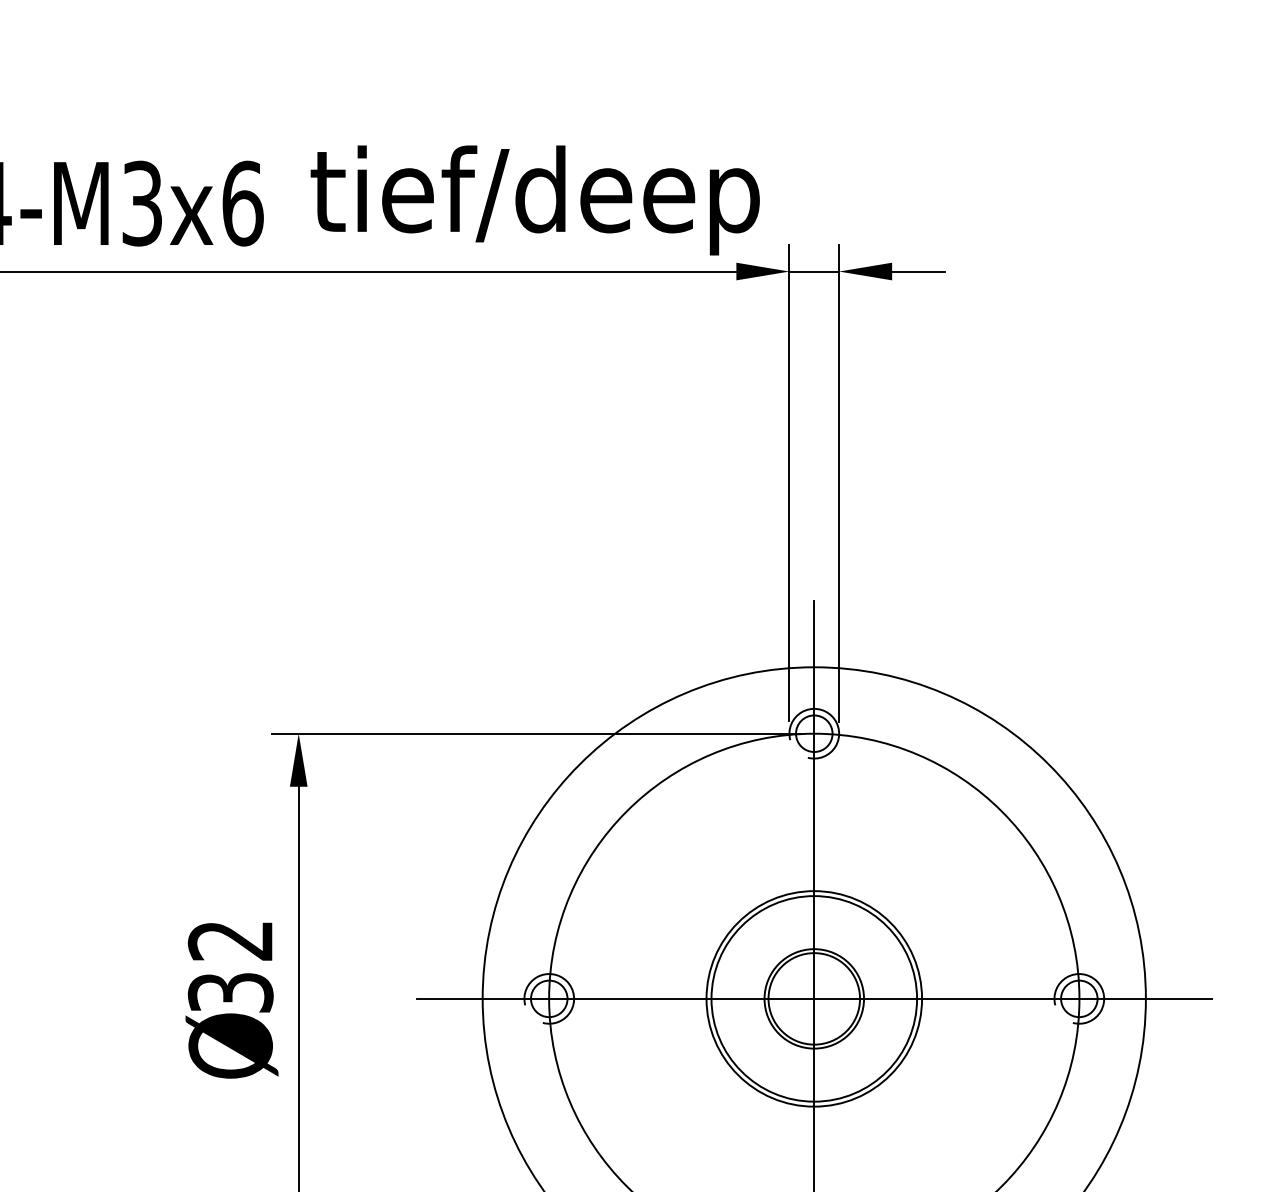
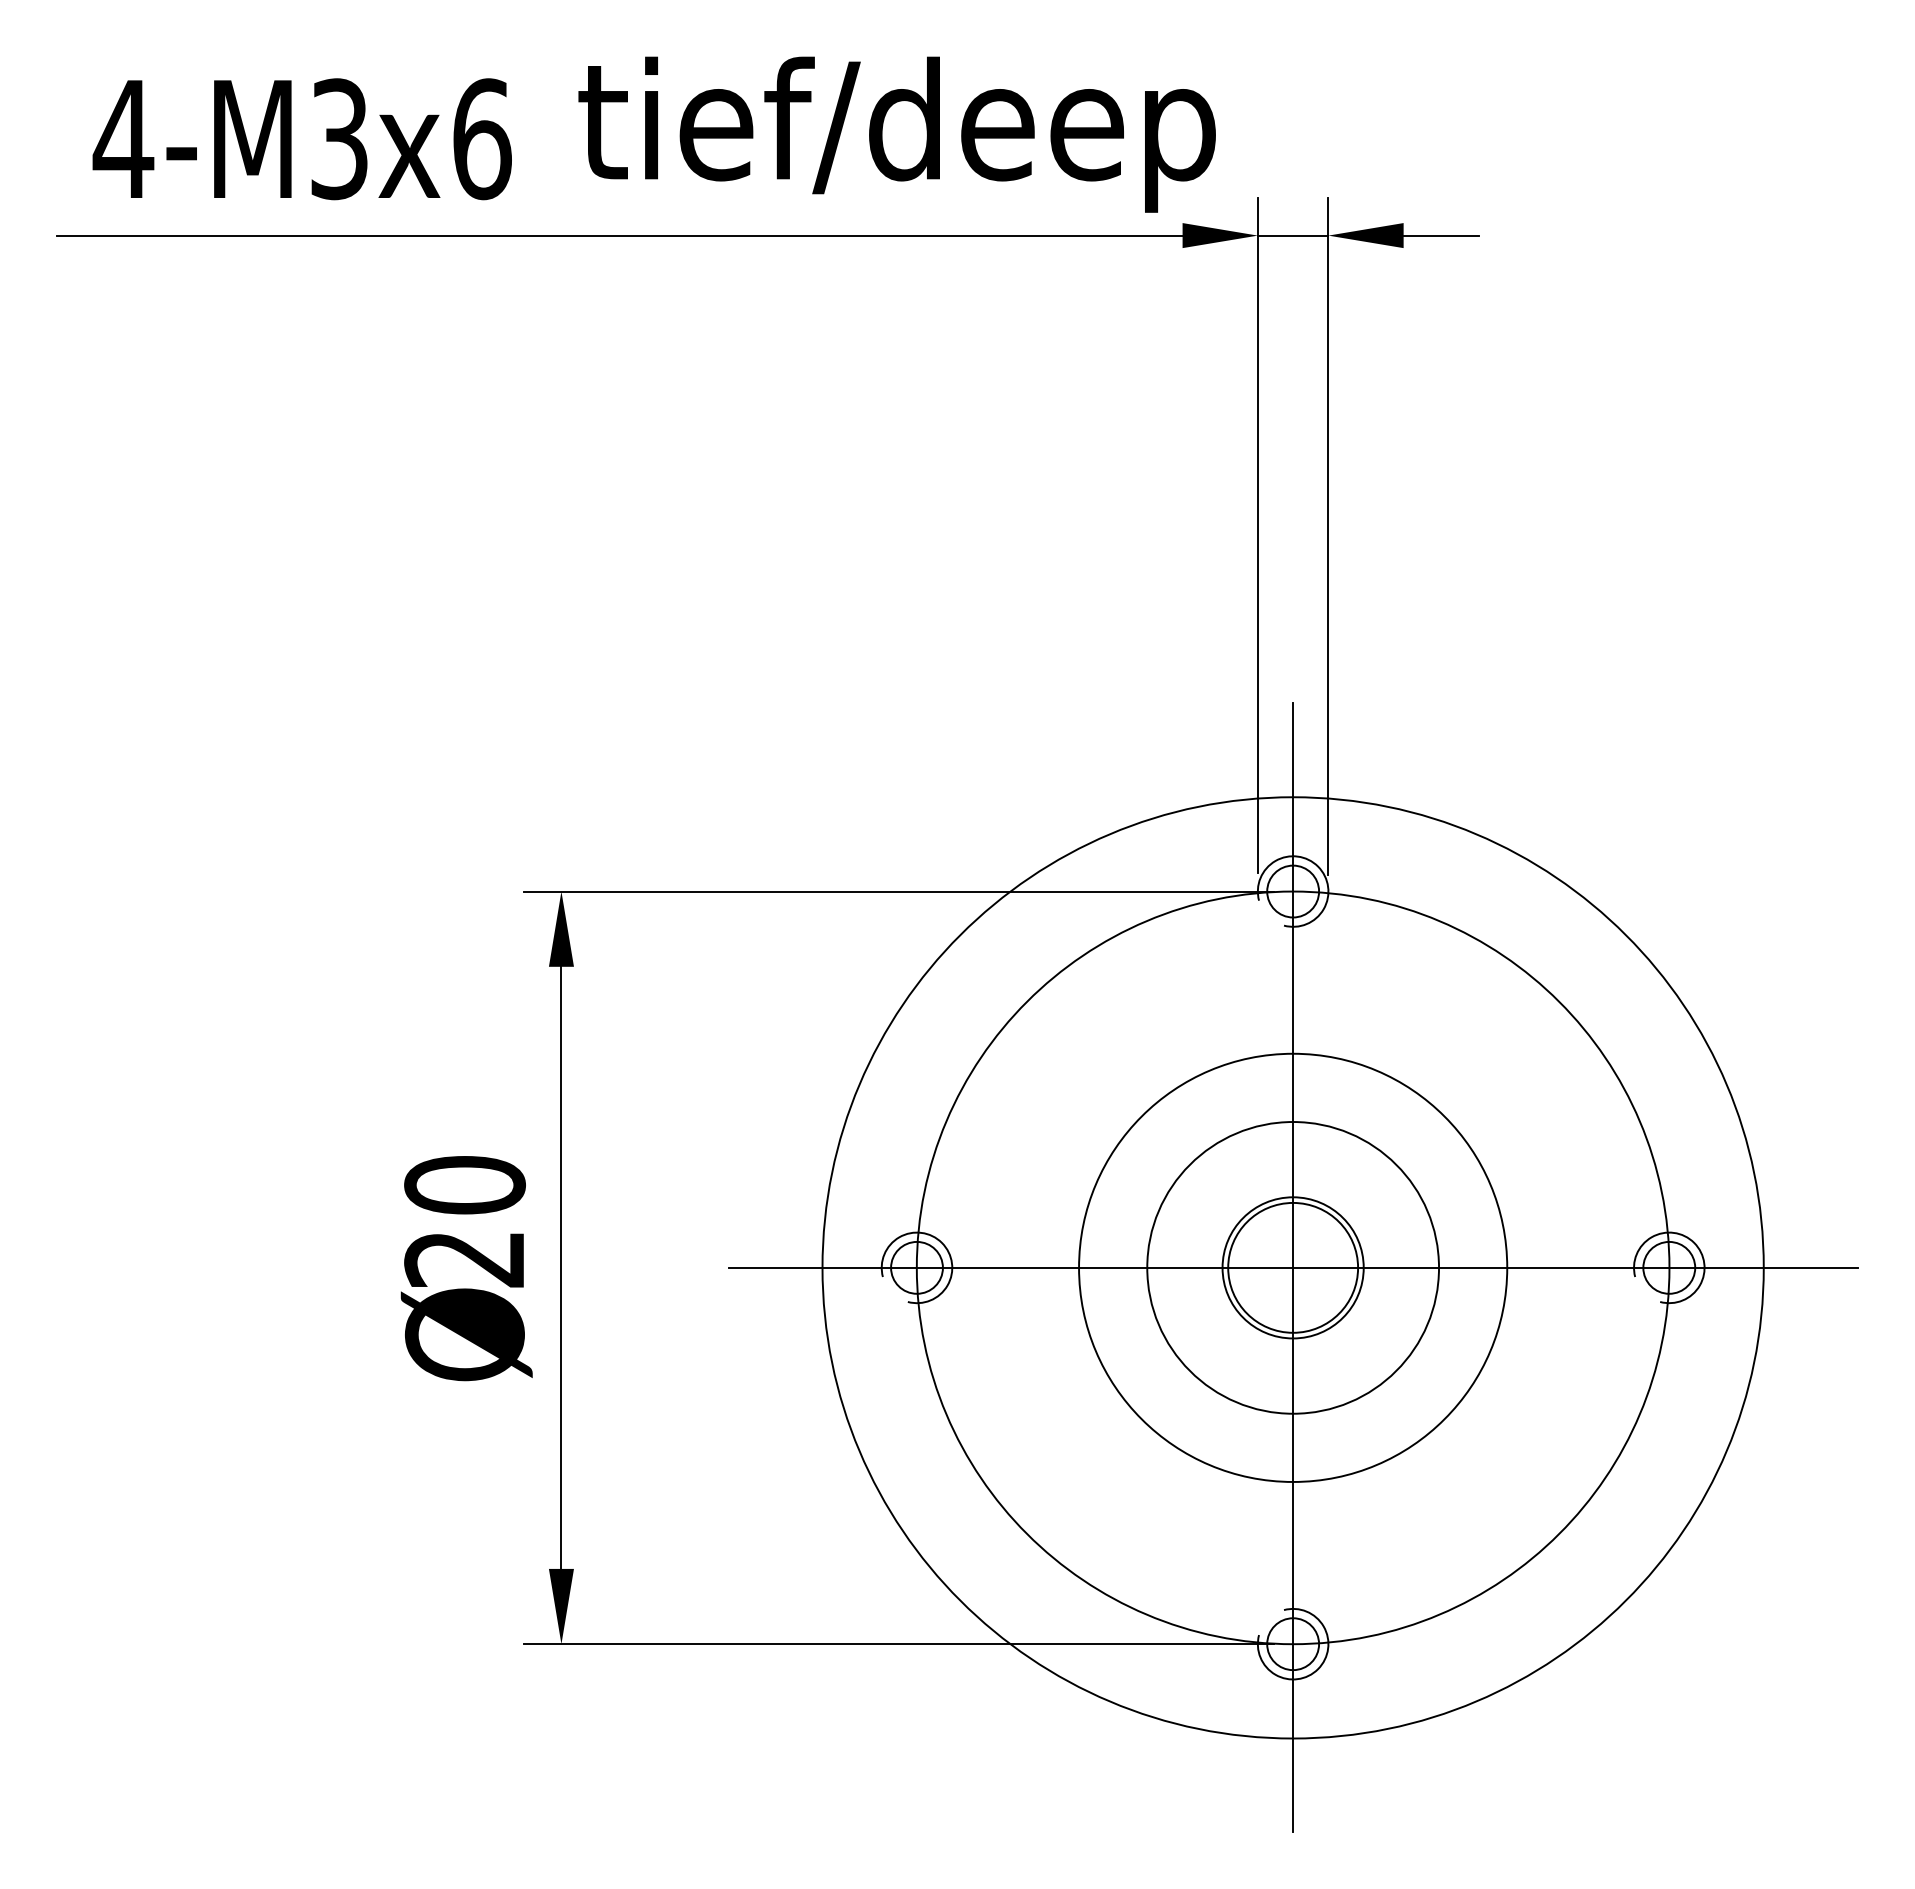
text: (230, 966) -> (464, 1221), 32 -> 20
circle: (814, 998) -> (1293, 1267), size x1.4

